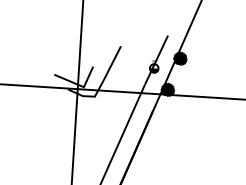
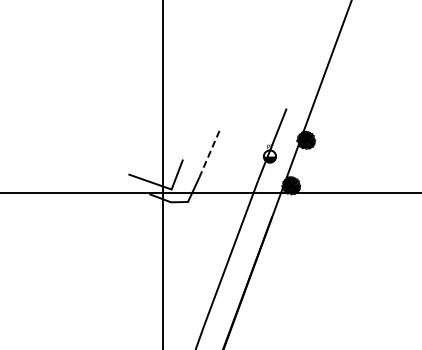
line: (112, 62) -> (210, 152), solid -> dashed

